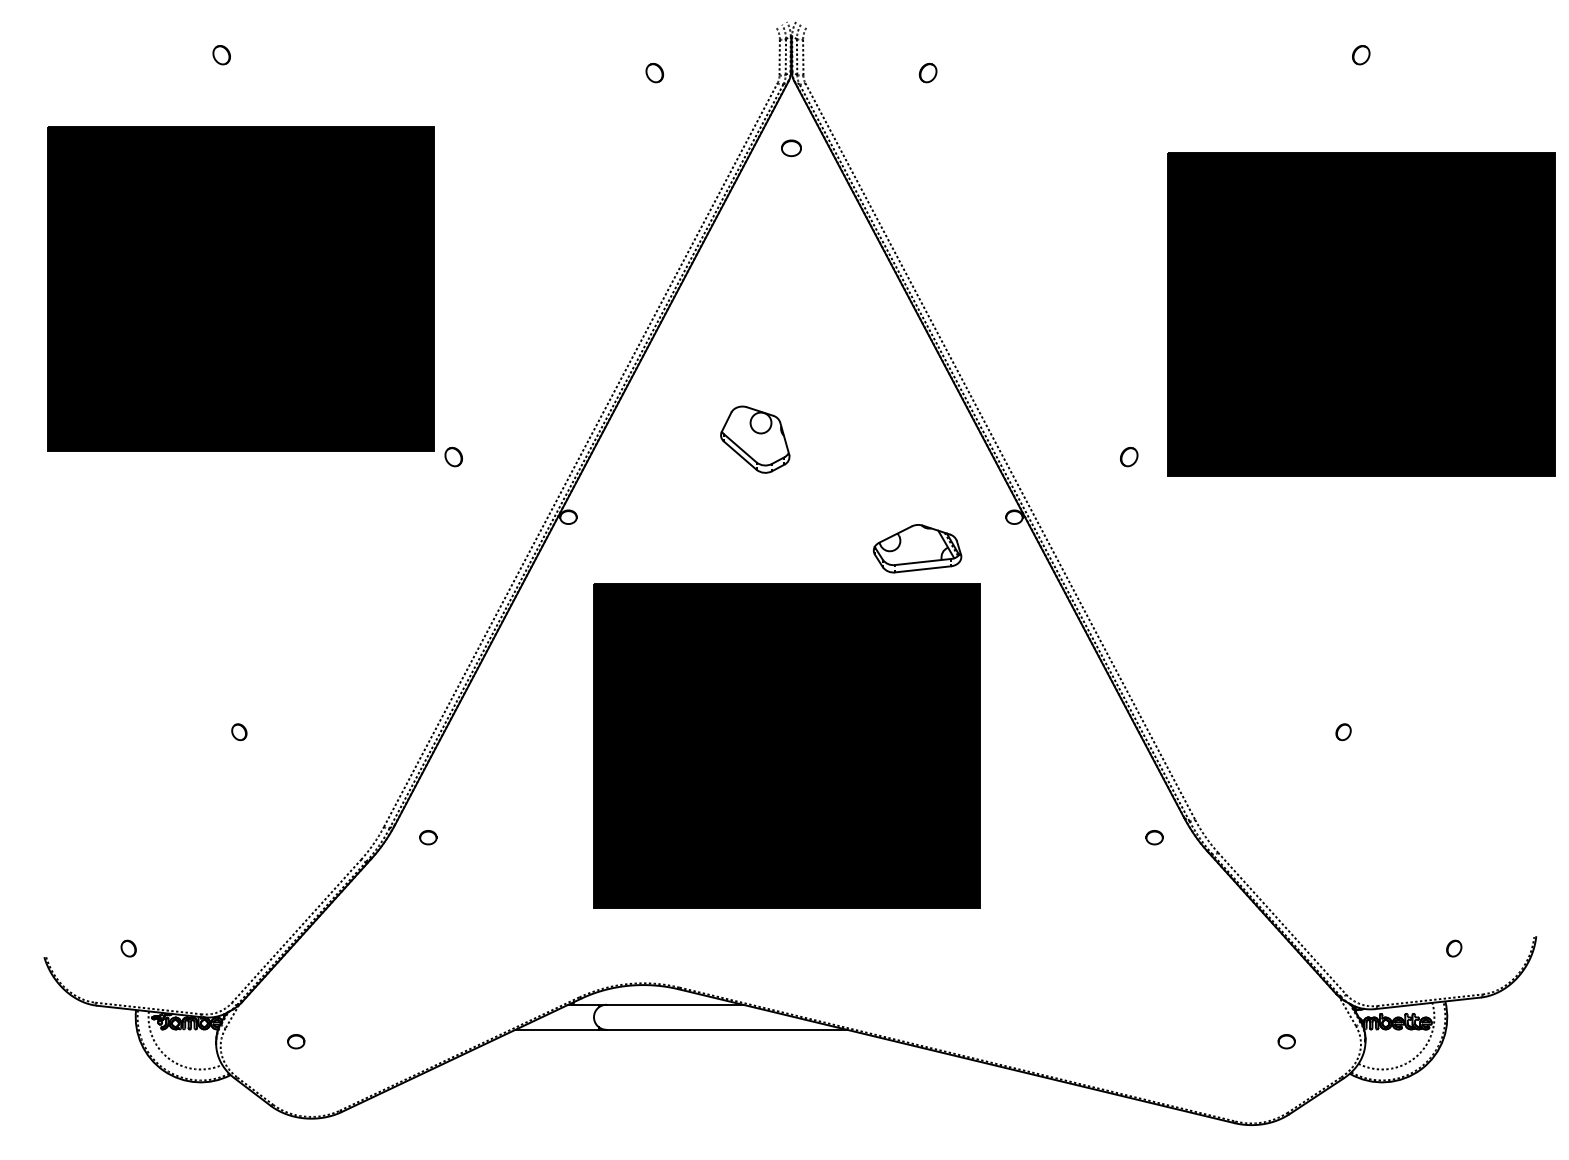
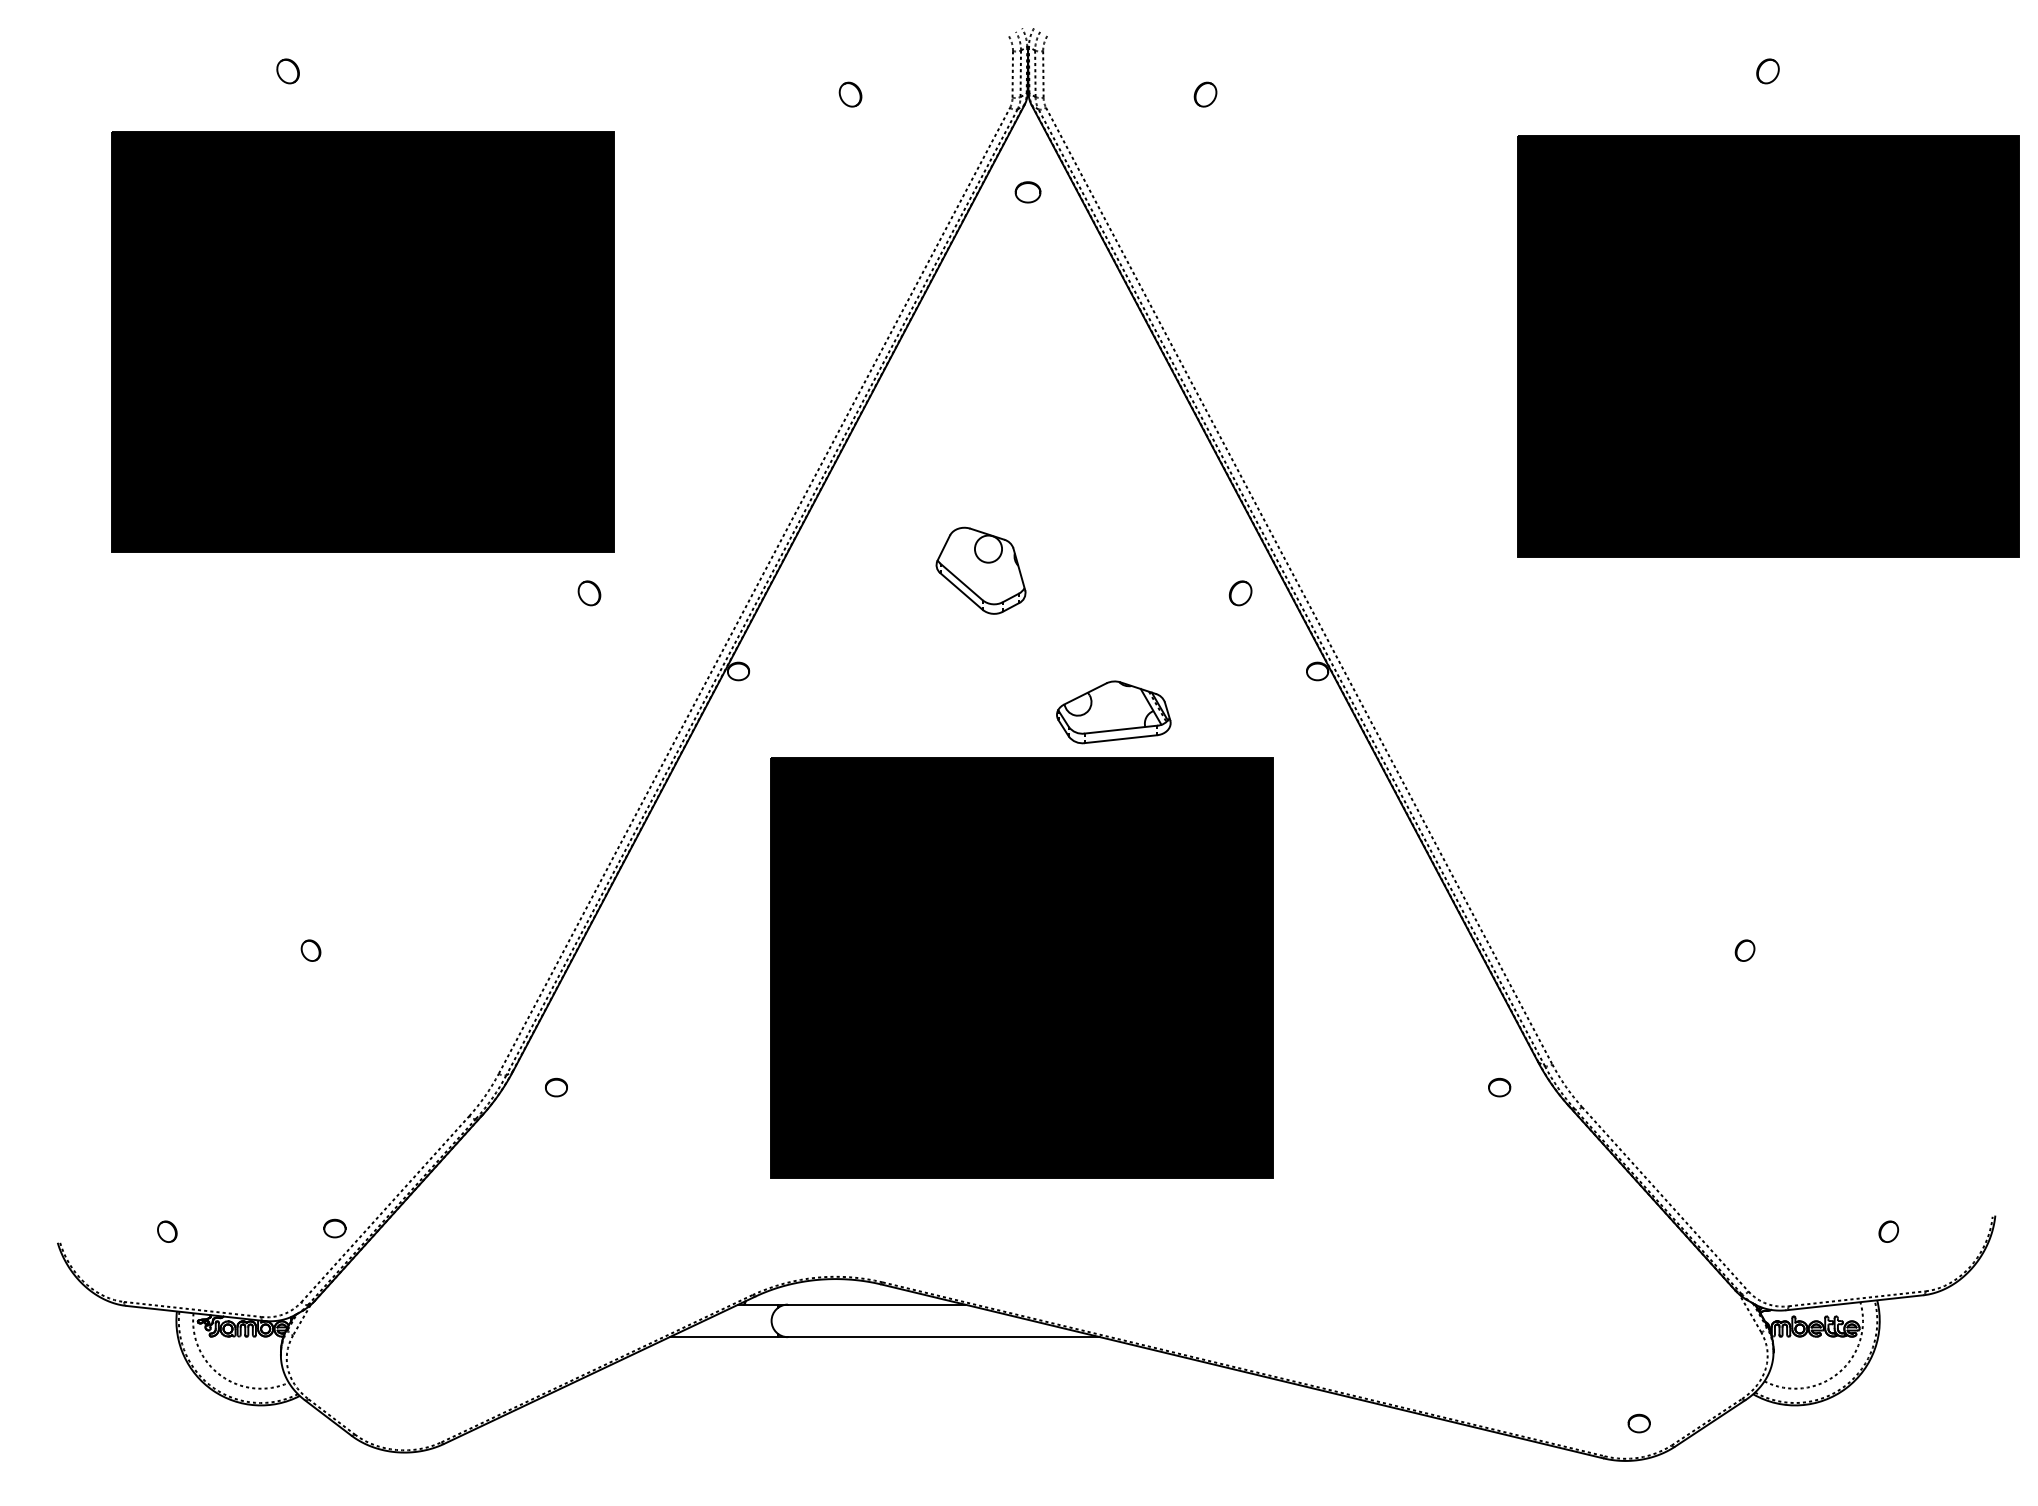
part: (240, 288) -> (362, 341), moved
part: (1361, 314) -> (1768, 346), moved
part: (1129, 457) -> (1240, 593), moved
part: (917, 548) -> (1113, 712), moved
part: (295, 1041) -> (334, 1228), moved
part: (1286, 1041) -> (1638, 1423), moved

